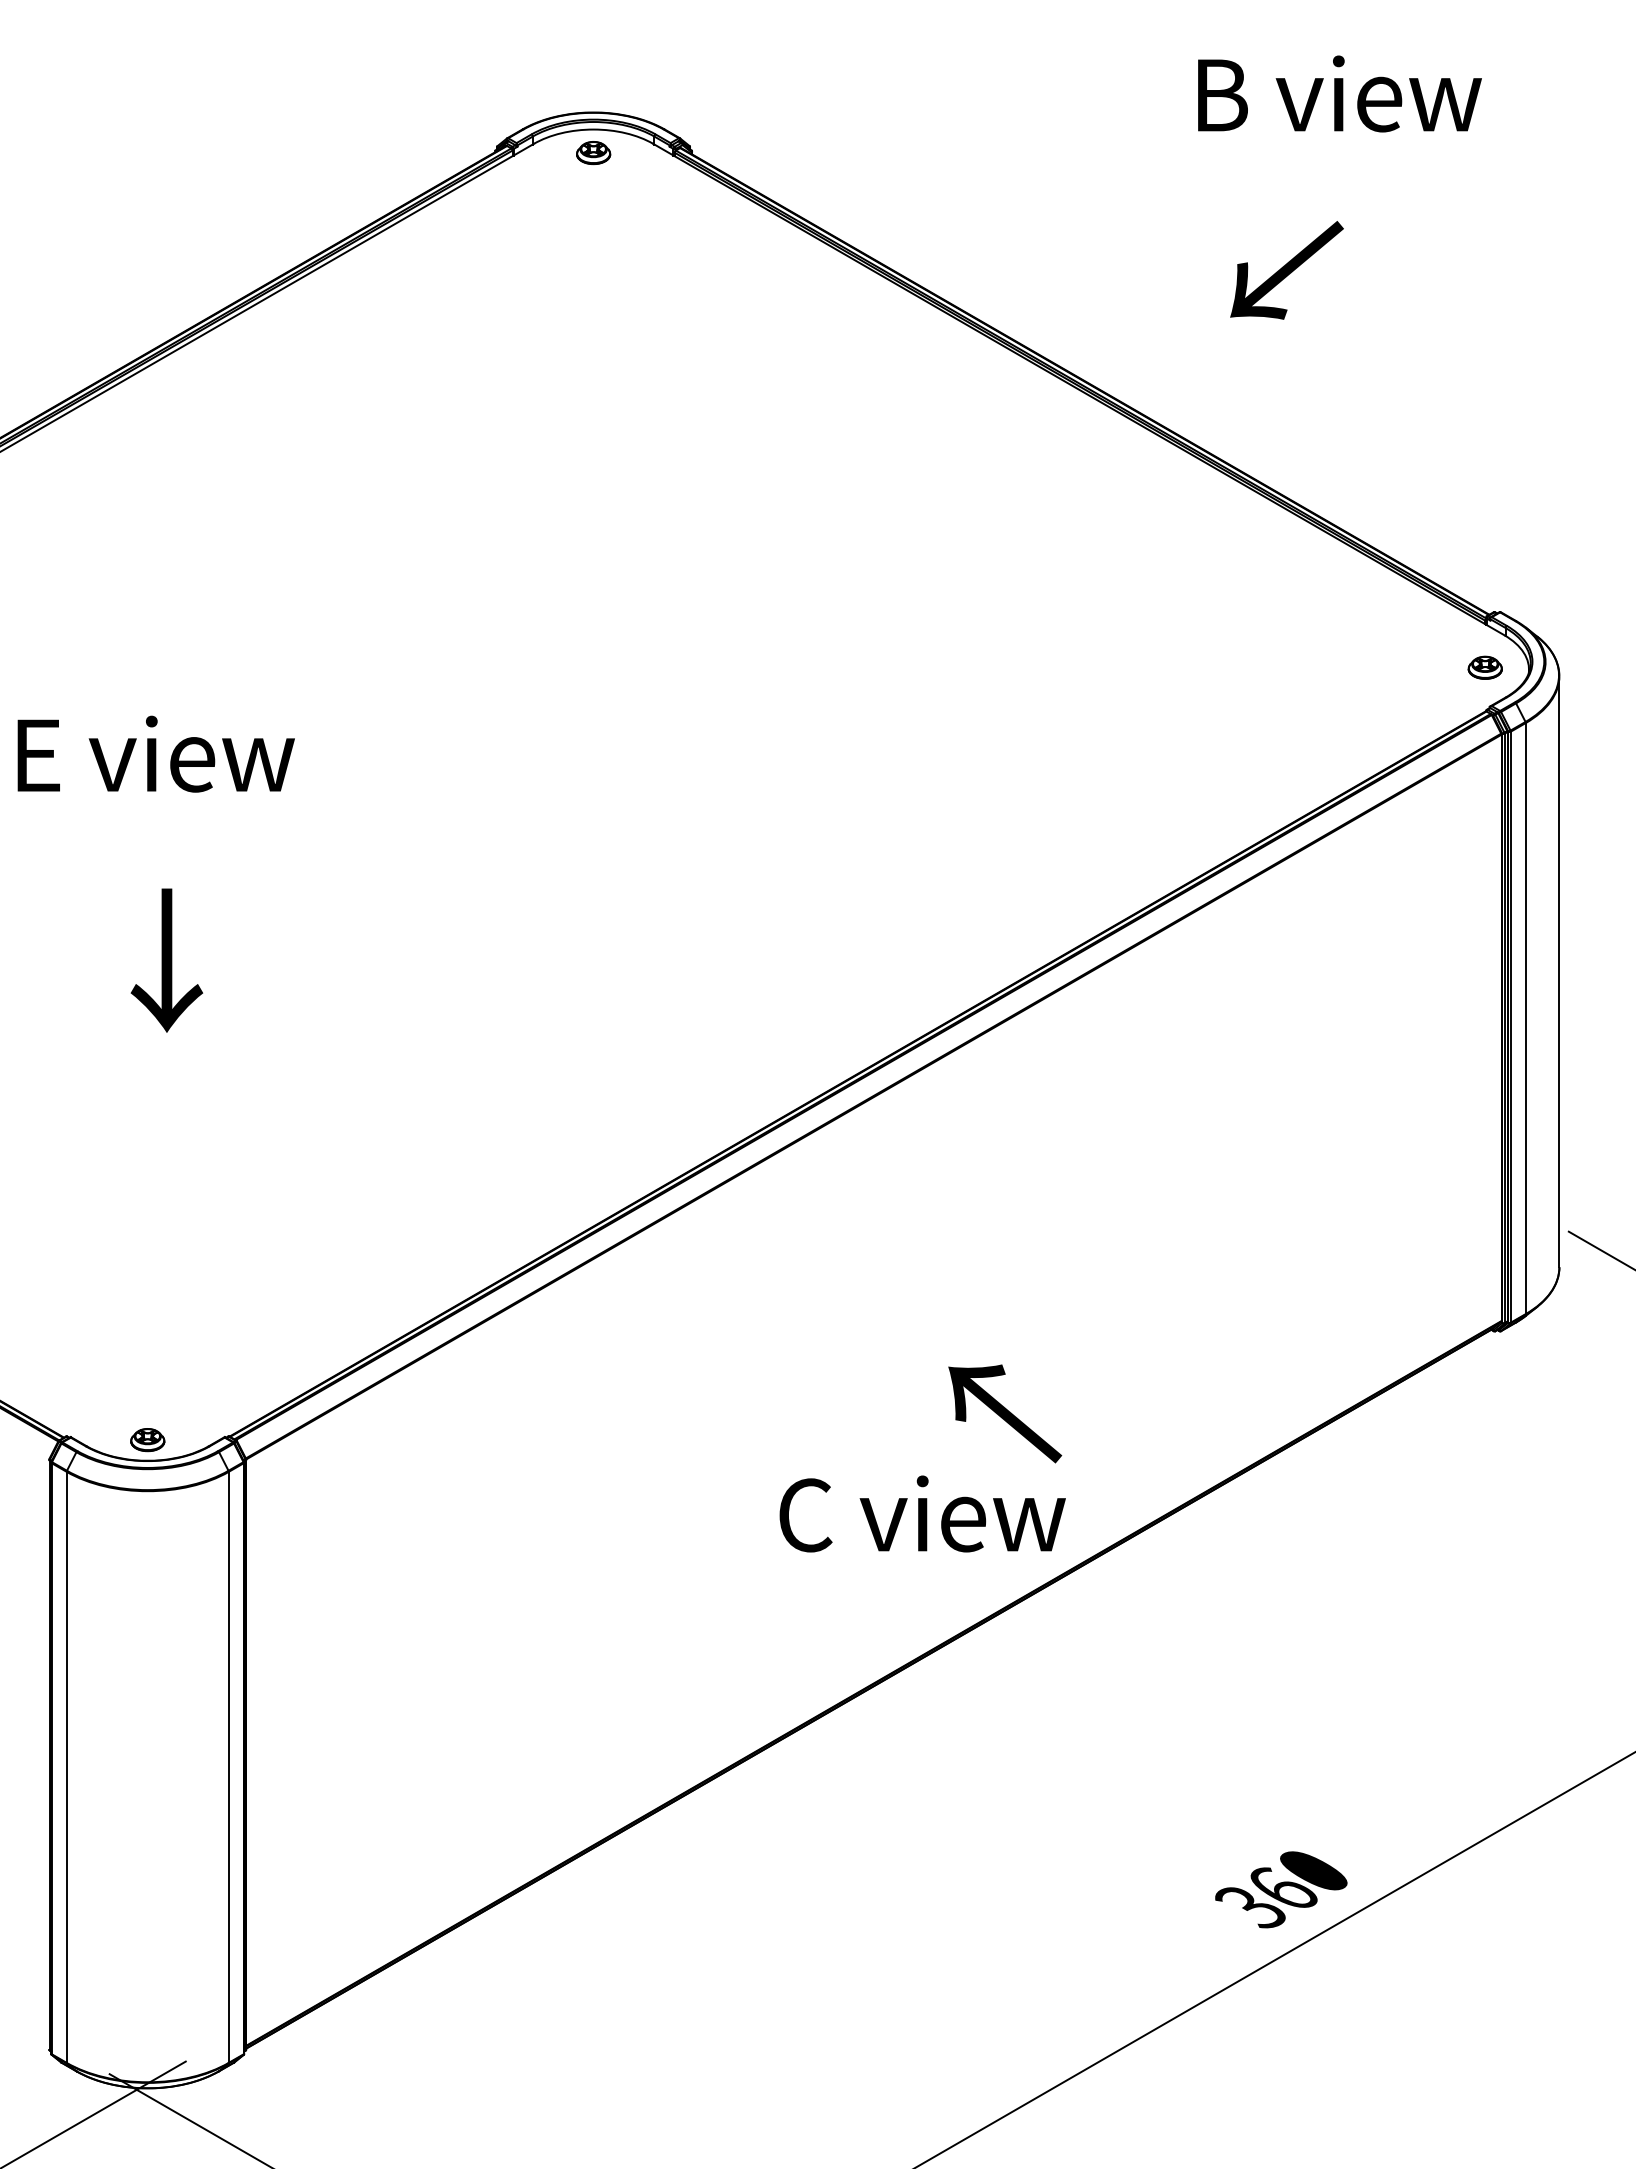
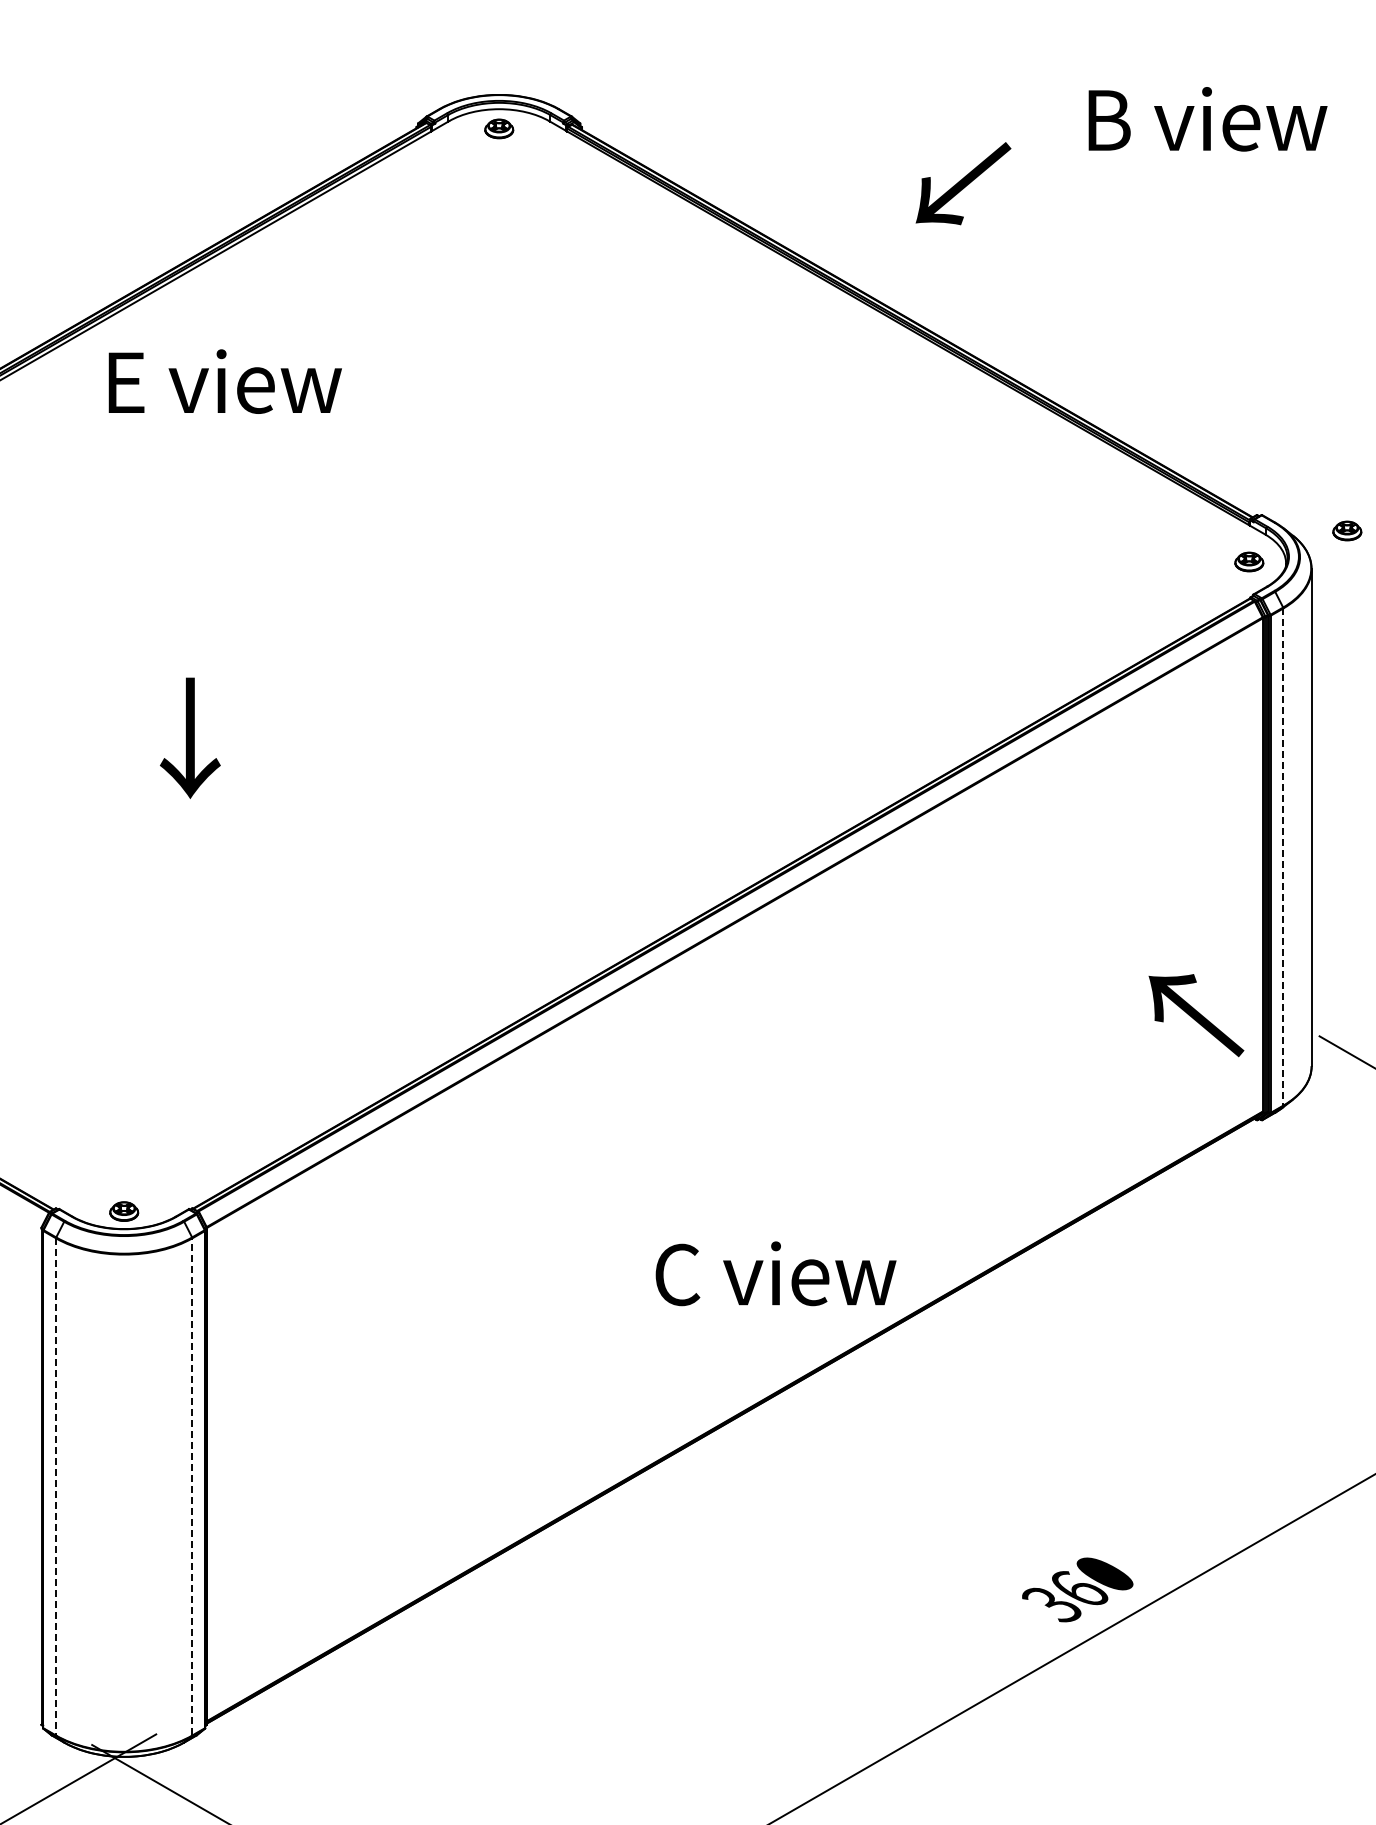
text: (1339, 94) -> (1207, 119), moved
text: (1286, 270) -> (963, 183), moved
part: (1602, 630) -> (1347, 530), added
text: (155, 754) -> (224, 381), moved
text: (167, 959) -> (190, 737), moved
line: (1525, 1019) -> (1283, 857), solid -> dashed
text: (1005, 1413) -> (1196, 1015), moved
line: (67, 1766) -> (56, 1486), solid -> dashed
line: (228, 1766) -> (192, 1486), solid -> dashed

